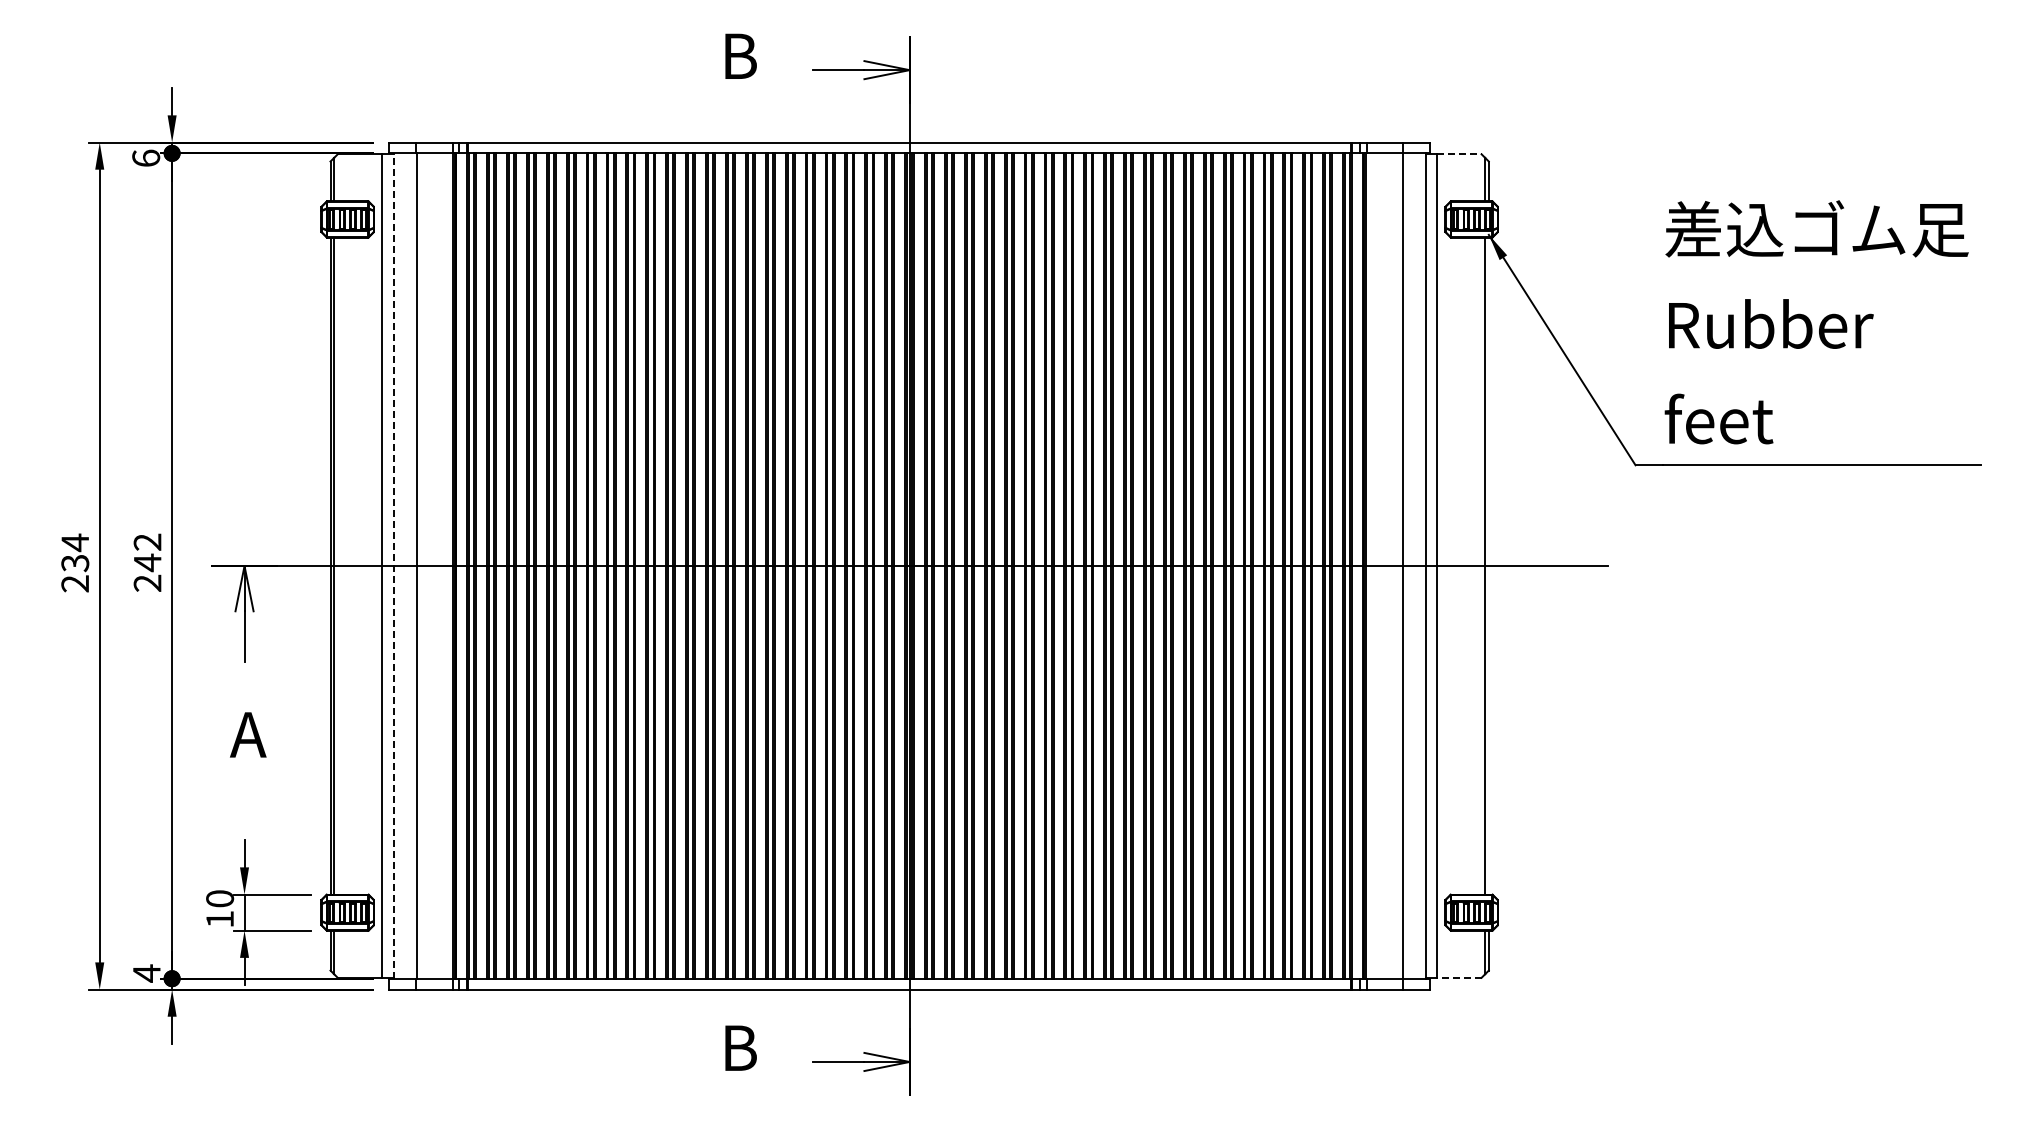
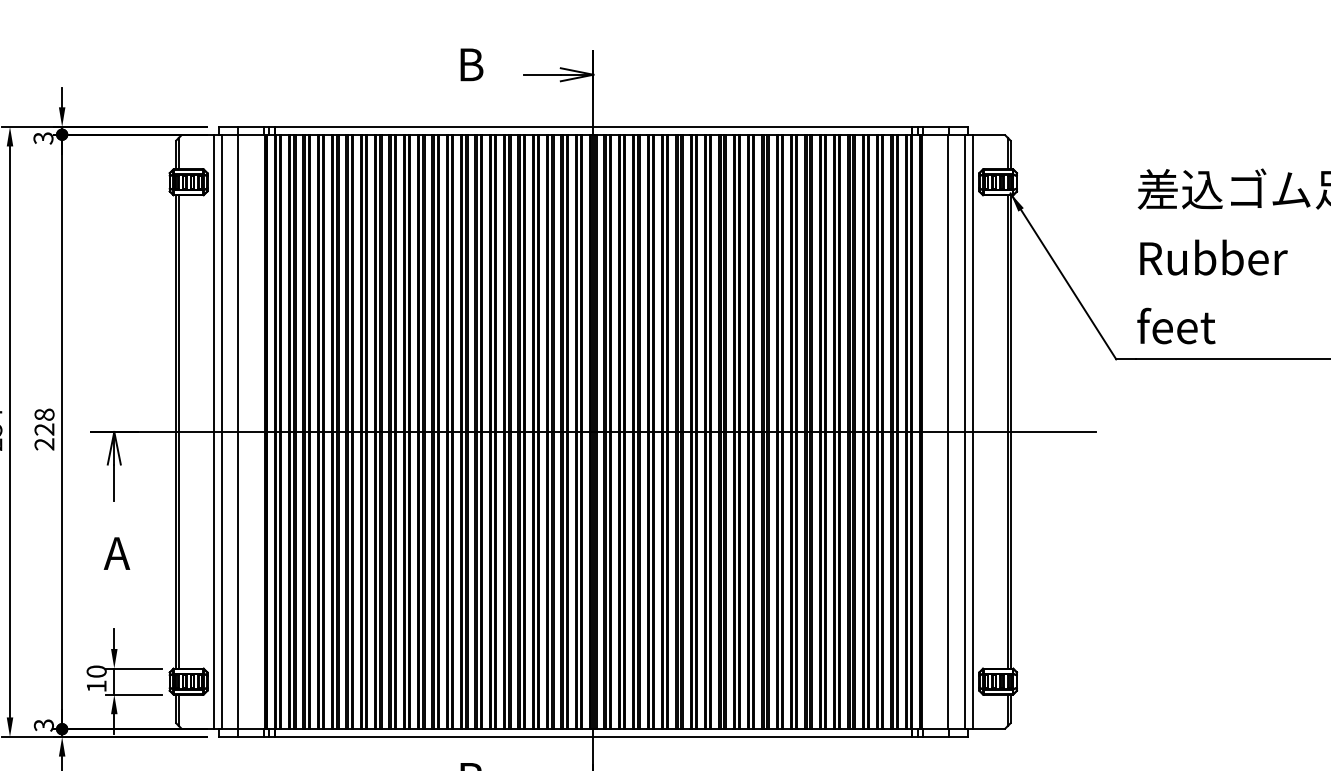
line: (1459, 154) -> (989, 135), dashed -> solid
text: (146, 158) -> (43, 138), 6 -> 3
text: (147, 552) -> (44, 422), 242 -> 228
line: (1488, 565) -> (1010, 431), added
line: (393, 566) -> (221, 432), dashed -> solid
text: (146, 973) -> (43, 725), 4 -> 3
line: (1458, 977) -> (988, 728), dashed -> solid

